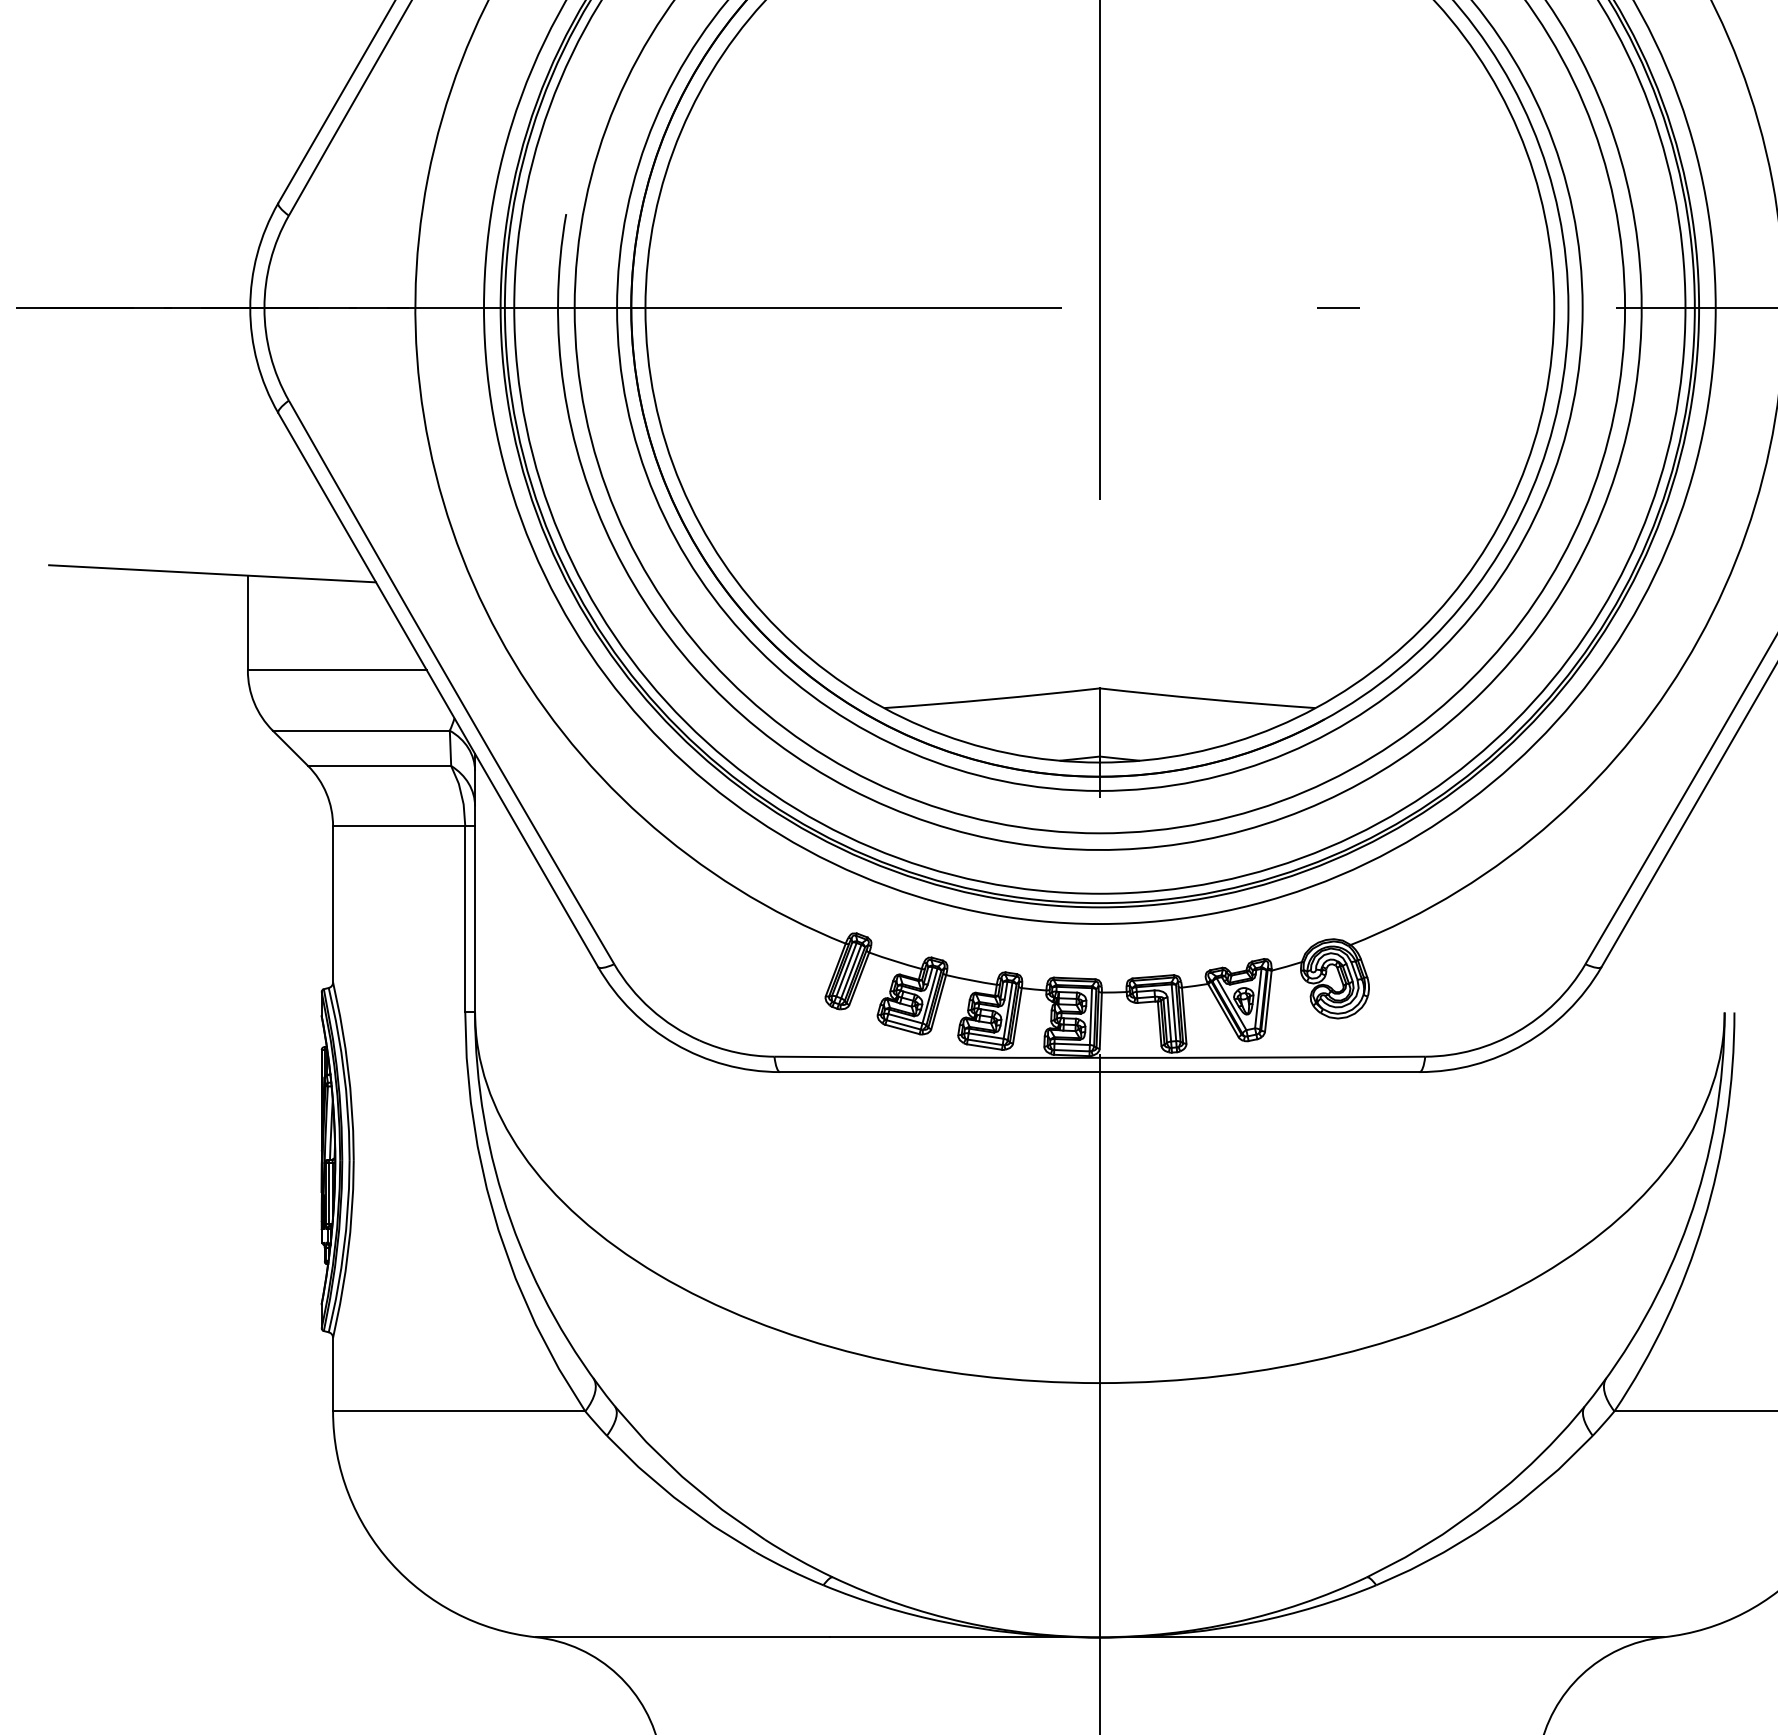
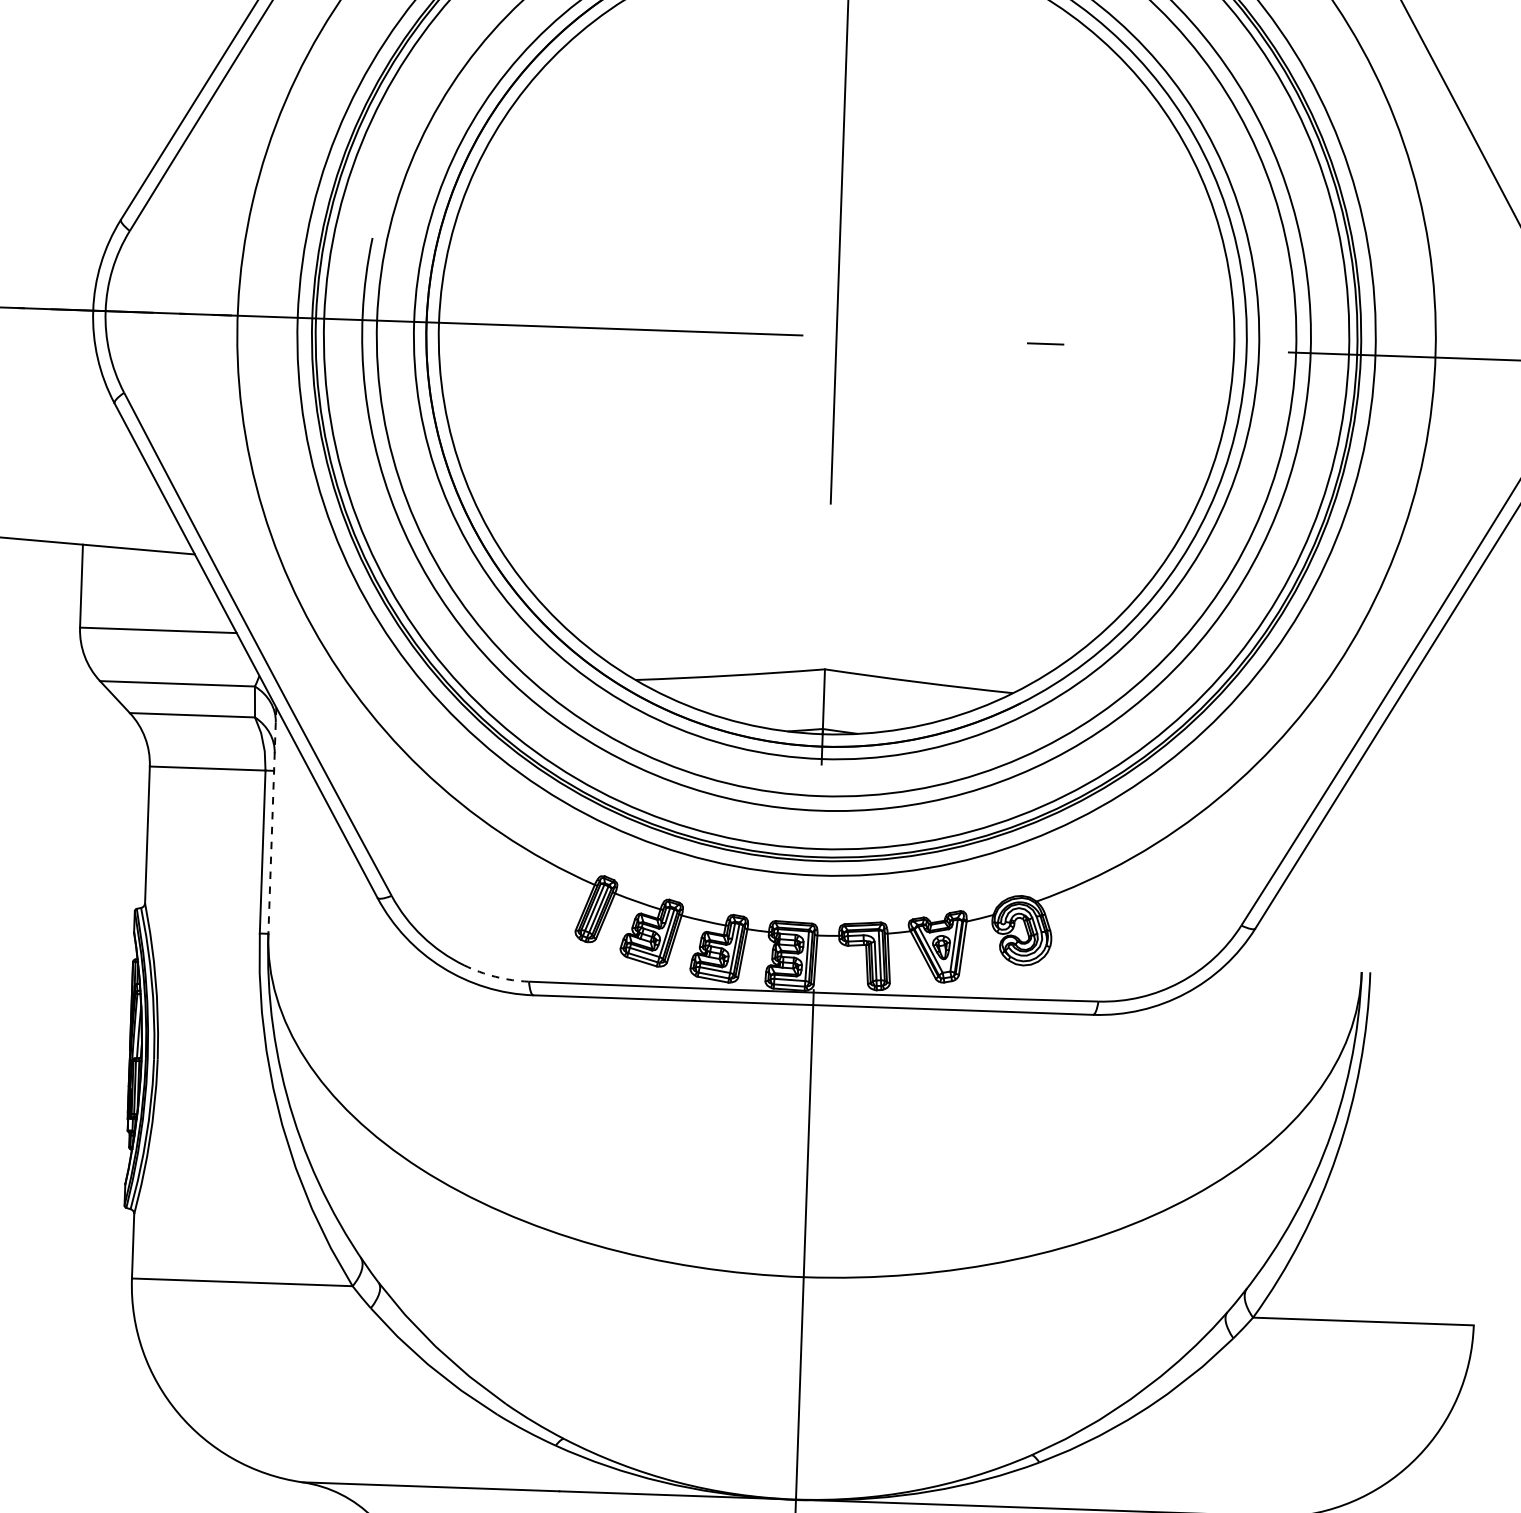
line: (475, 883) -> (272, 820), solid -> dashed
arc: (736, 1052) -> (495, 976), solid -> dashed

